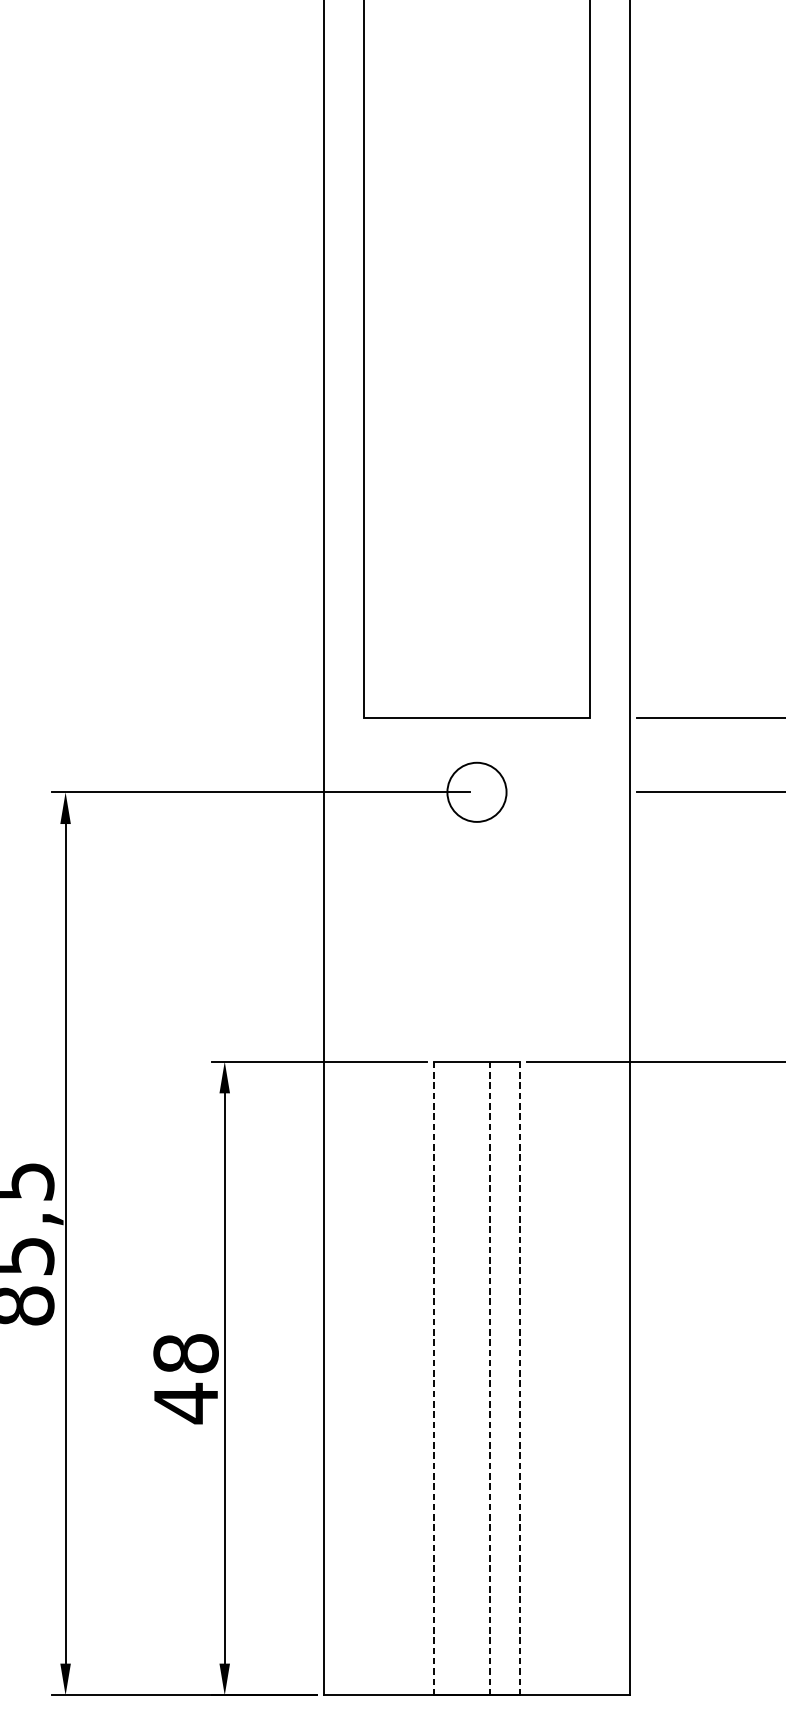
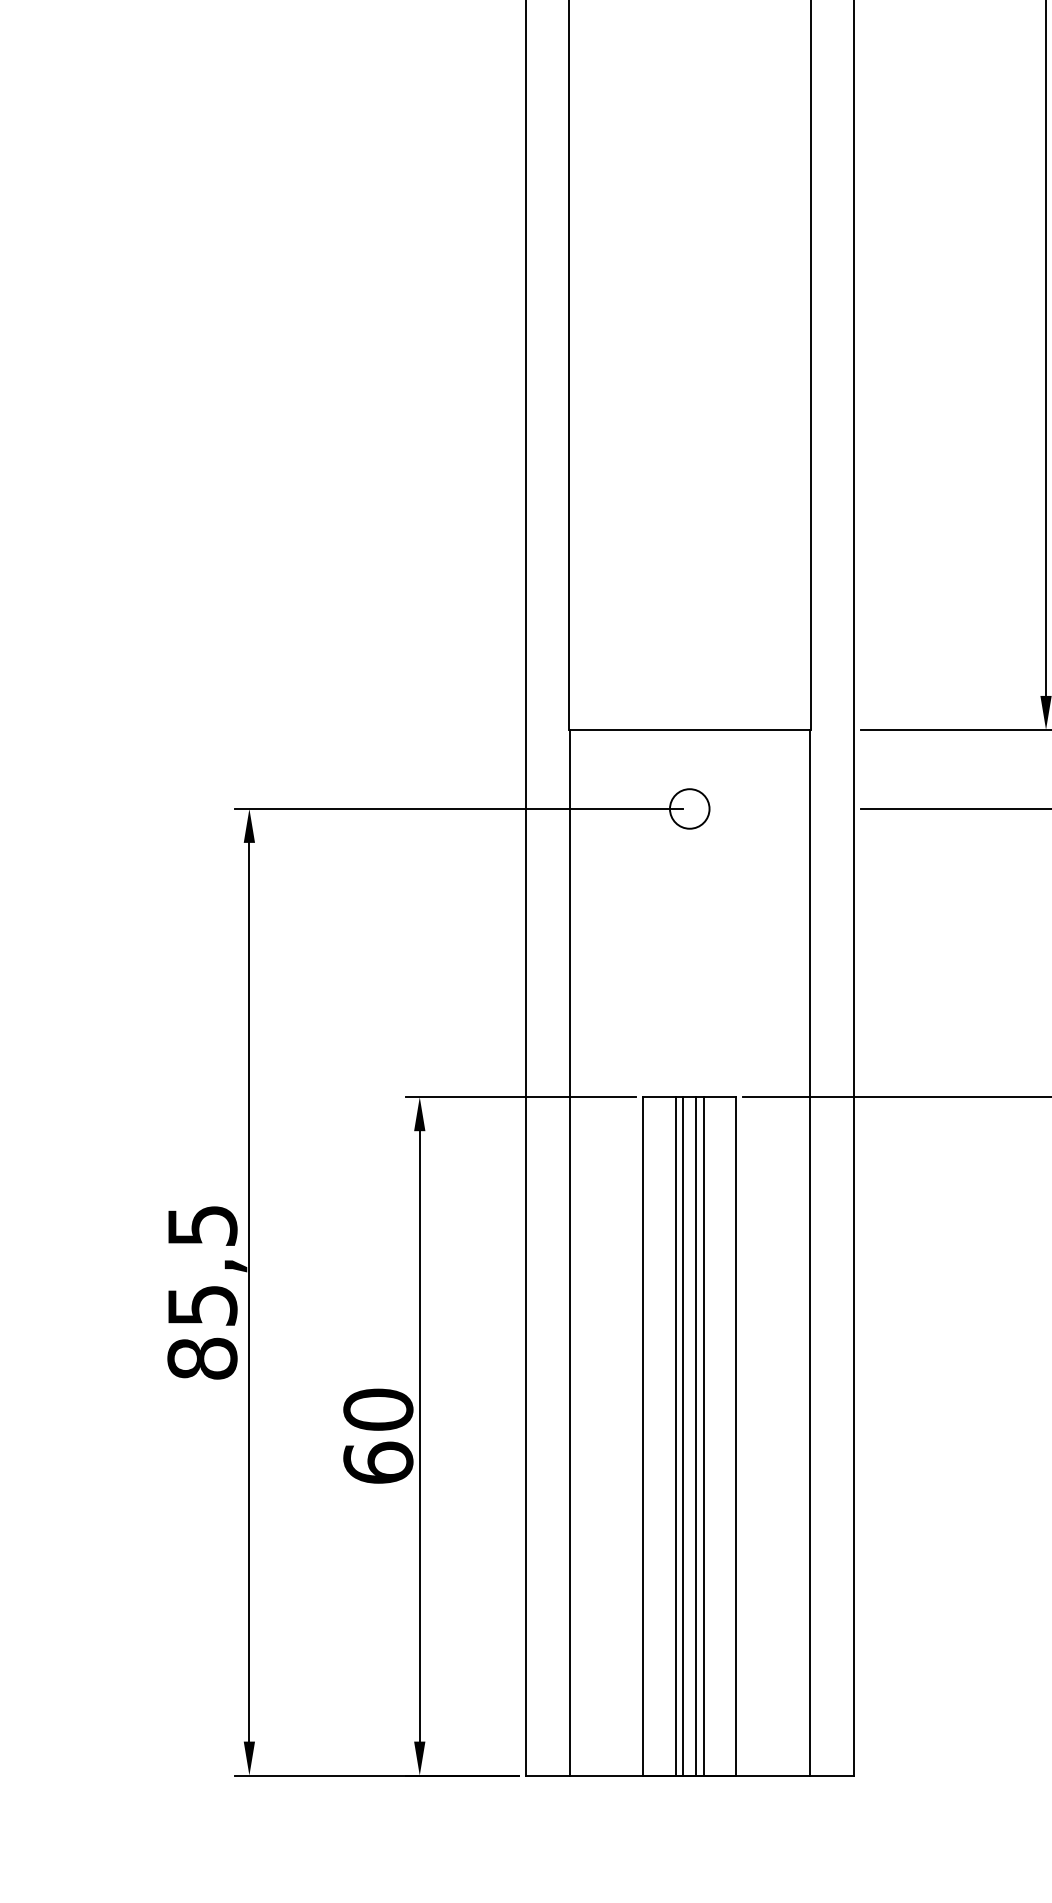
circle: (476, 791) -> (689, 808), size x0.62
line: (364, 1206) -> (569, 1252), added
line: (588, 1206) -> (809, 1252), added
line: (433, 1377) -> (643, 1435), dashed -> solid
line: (489, 1377) -> (703, 1435), dashed -> solid
line: (520, 1377) -> (736, 1435), dashed -> solid
text: (186, 1378) -> (378, 1436), 48 -> 60
line: (463, 1378) -> (675, 1436), added
line: (471, 1378) -> (683, 1436), added
line: (483, 1378) -> (696, 1436), added

